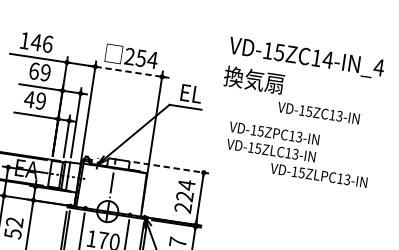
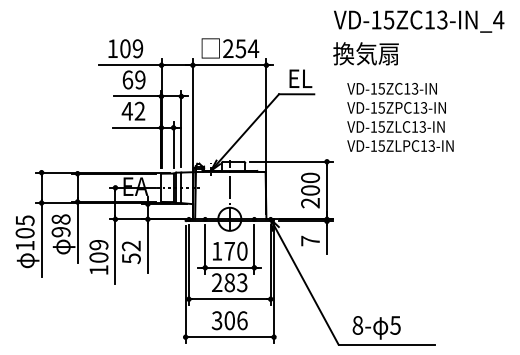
text: (41, 43) -> (131, 48), 146 -> 109
text: (328, 59) -> (442, 19), VD-15ZC14-IN_4 -> VD-15ZC13-IN_4
line: (128, 71) -> (229, 65), dashed -> solid
text: (40, 101) -> (139, 111), 49 -> 42
text: (318, 112) -> (391, 88), moved
line: (171, 167) -> (291, 161), dashed -> solid
text: (319, 175) -> (400, 145), moved
text: (185, 190) -> (310, 183), 224 -> 200

